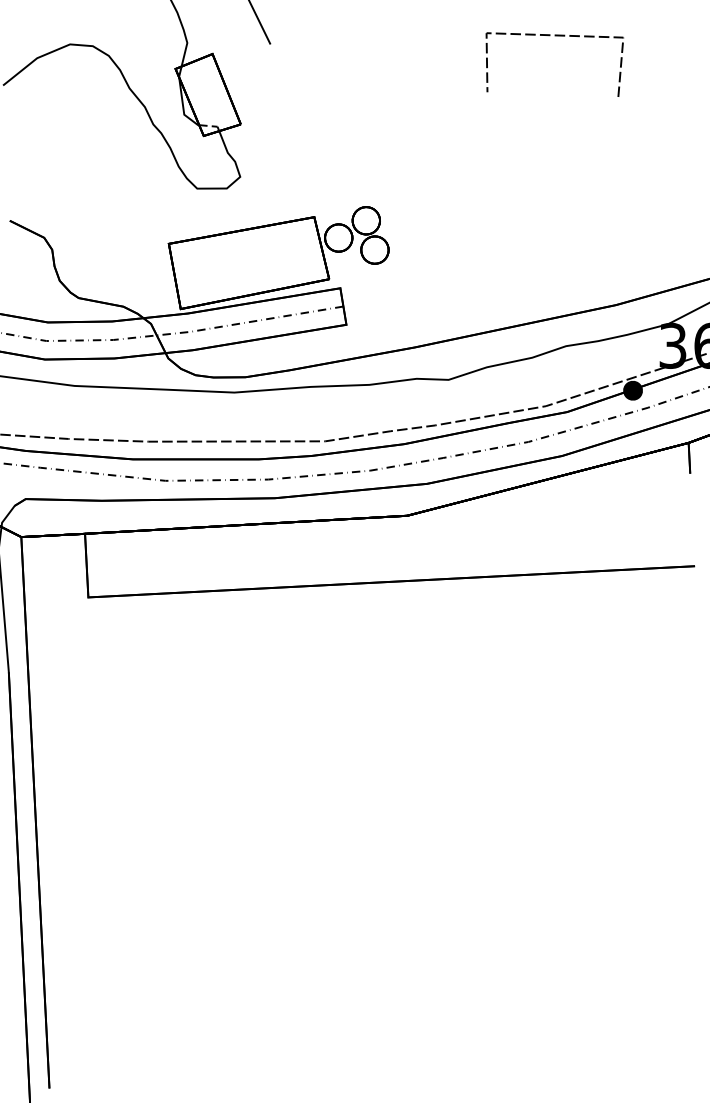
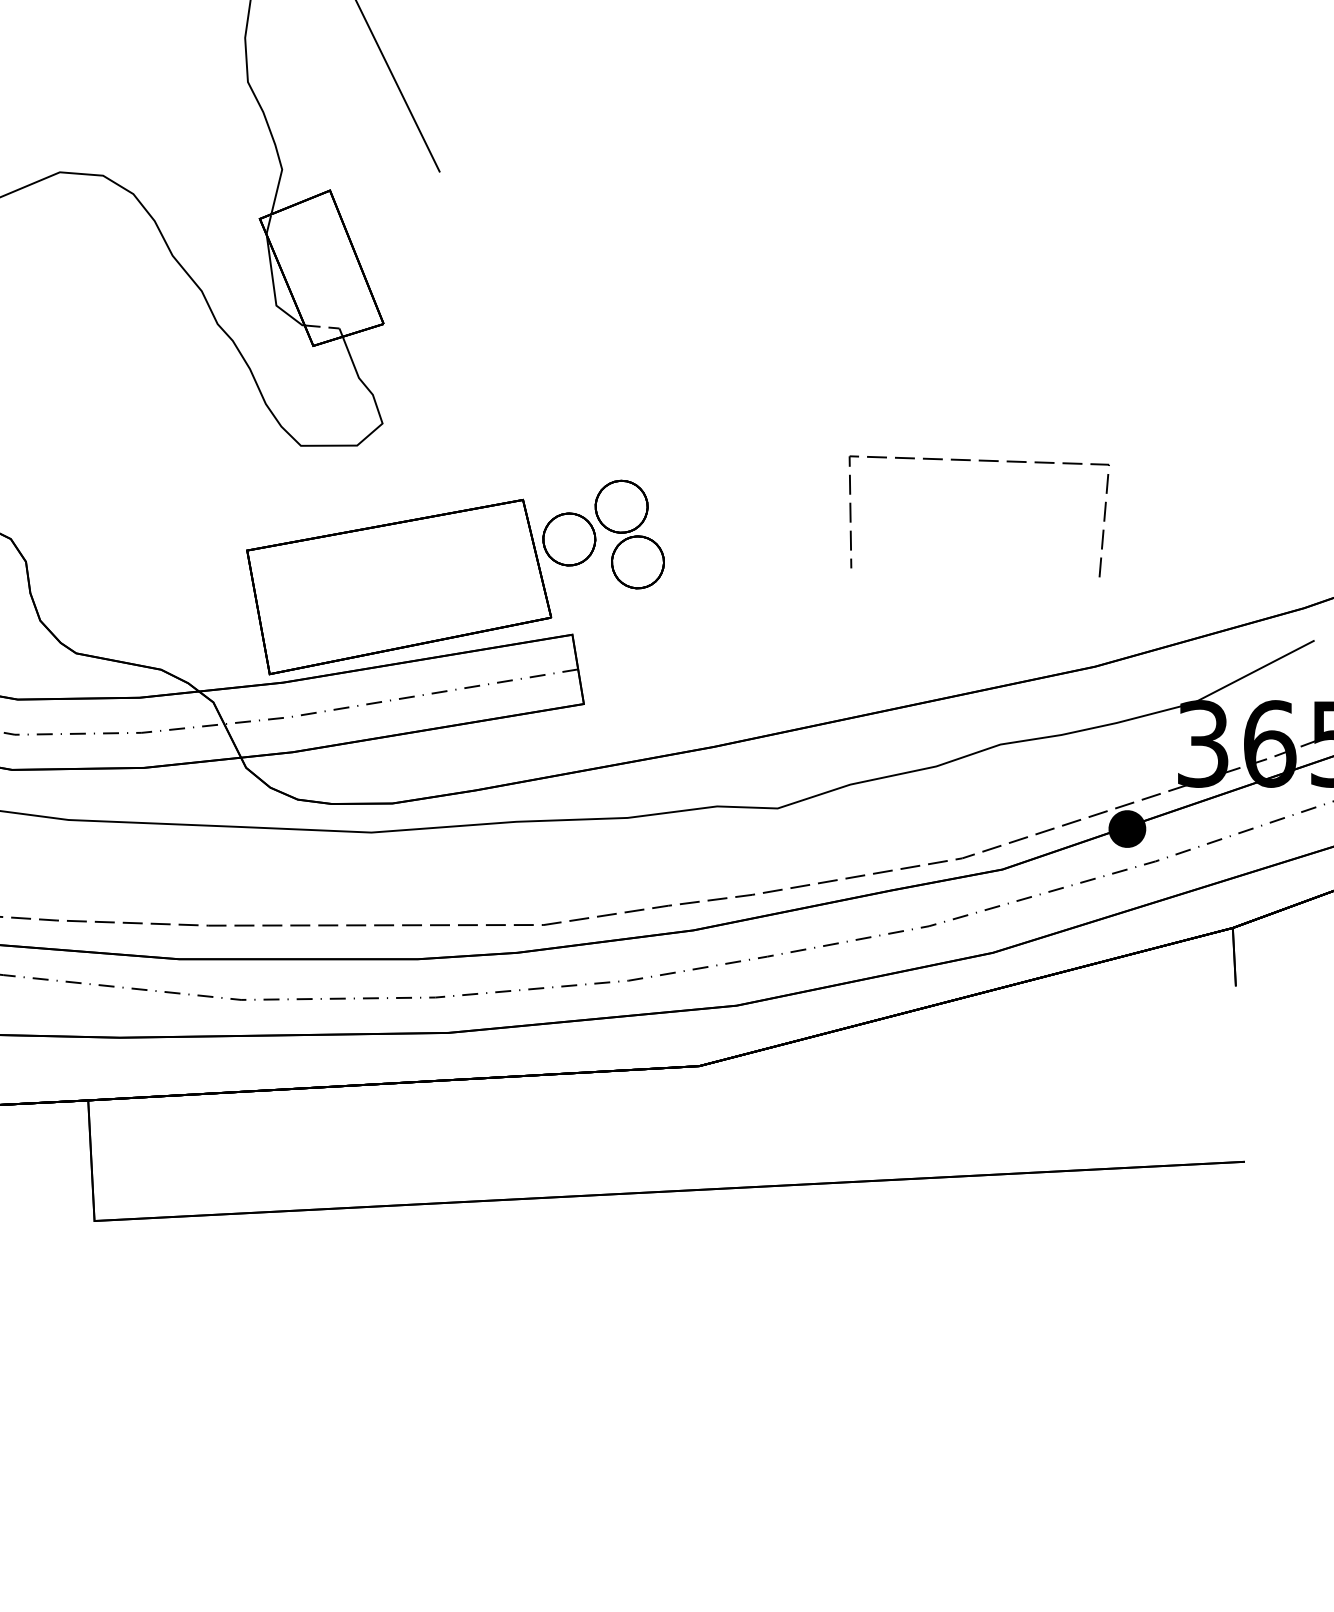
line: (554, 36) -> (978, 462), moved

